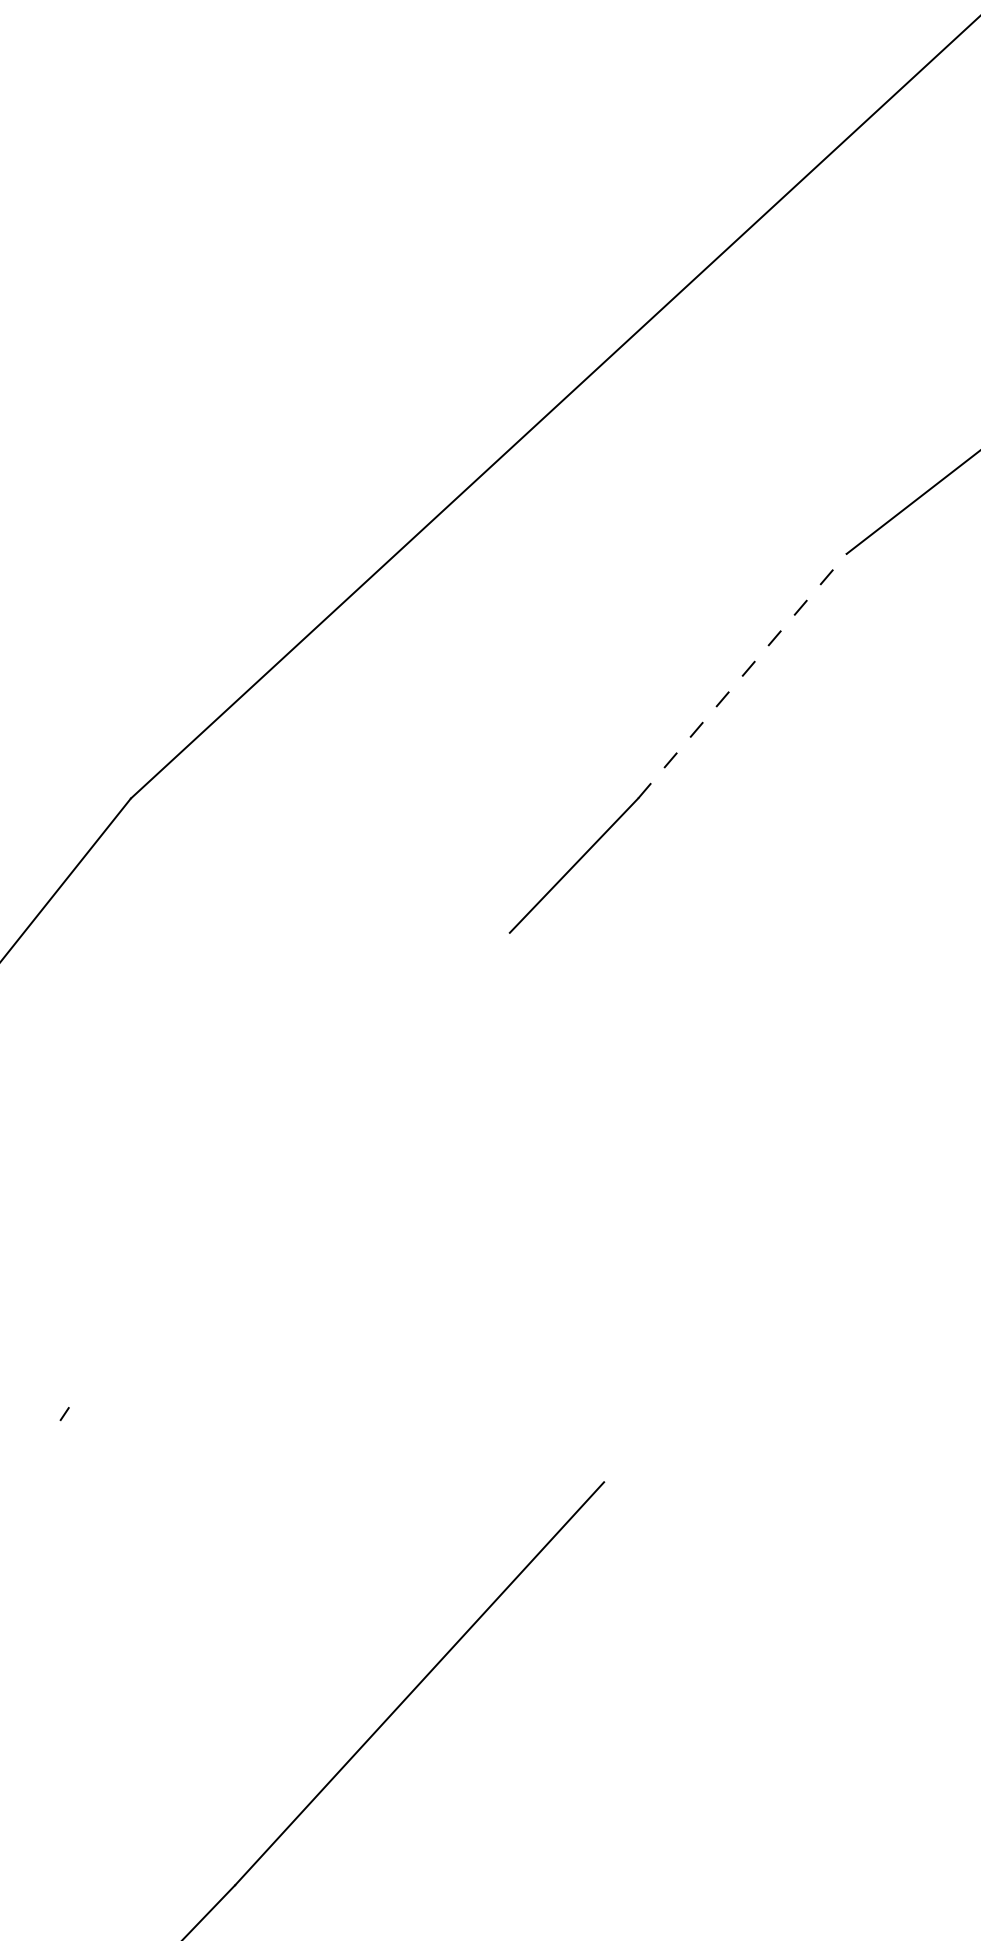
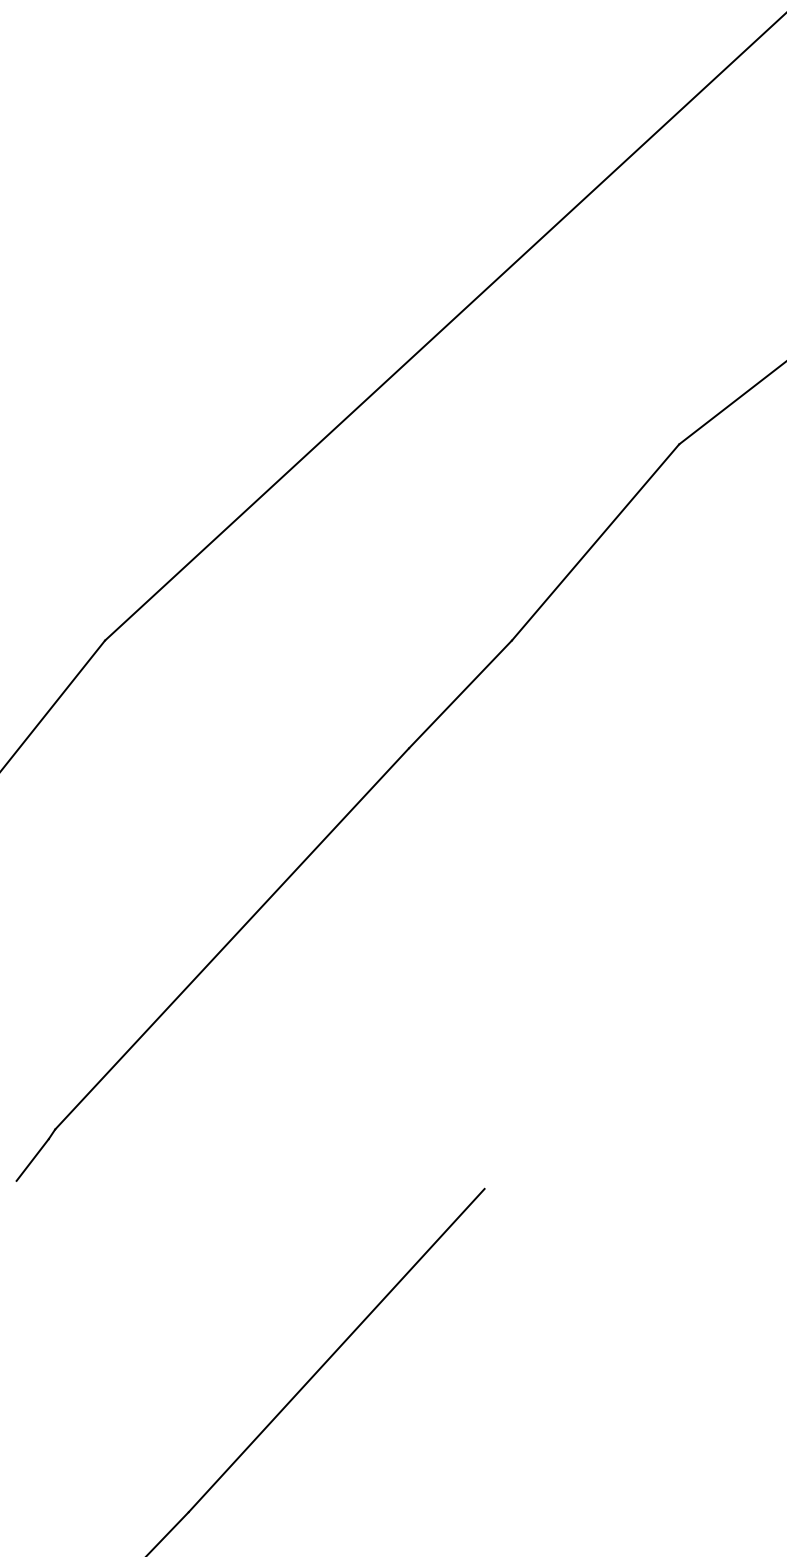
line: (742, 676) -> (595, 542), dashed -> solid
line: (288, 1170) -> (231, 938), added
line: (40, 1446) -> (32, 1160), added

